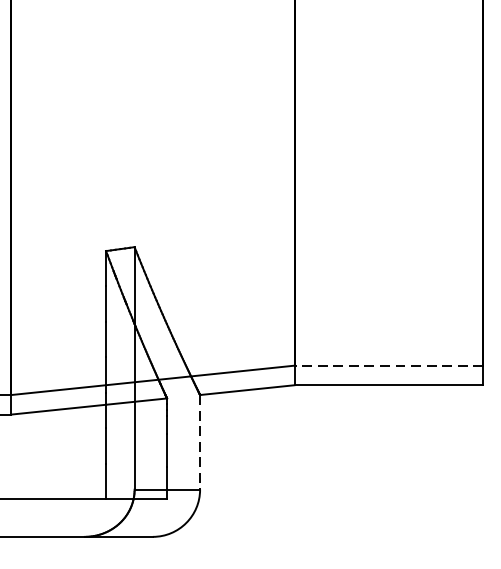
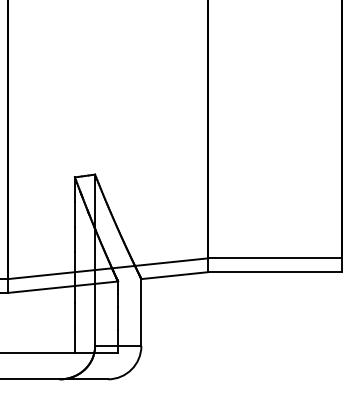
line: (388, 365) -> (274, 258), dashed -> solid
line: (200, 443) -> (141, 313), dashed -> solid

